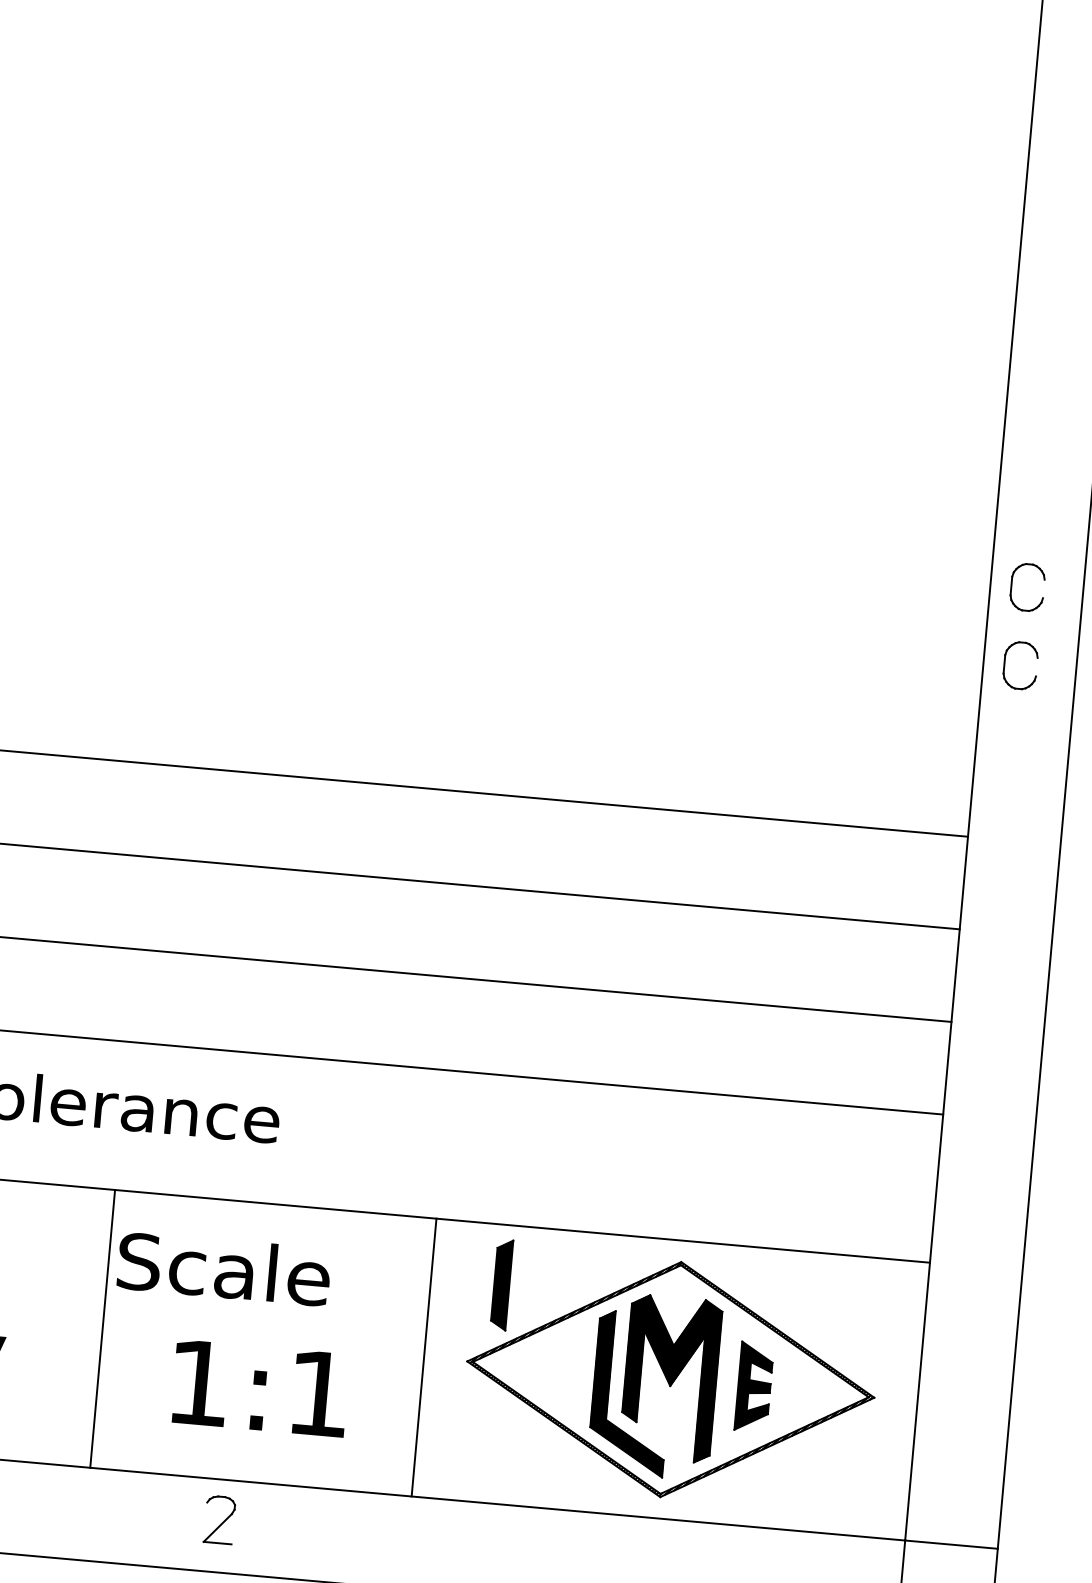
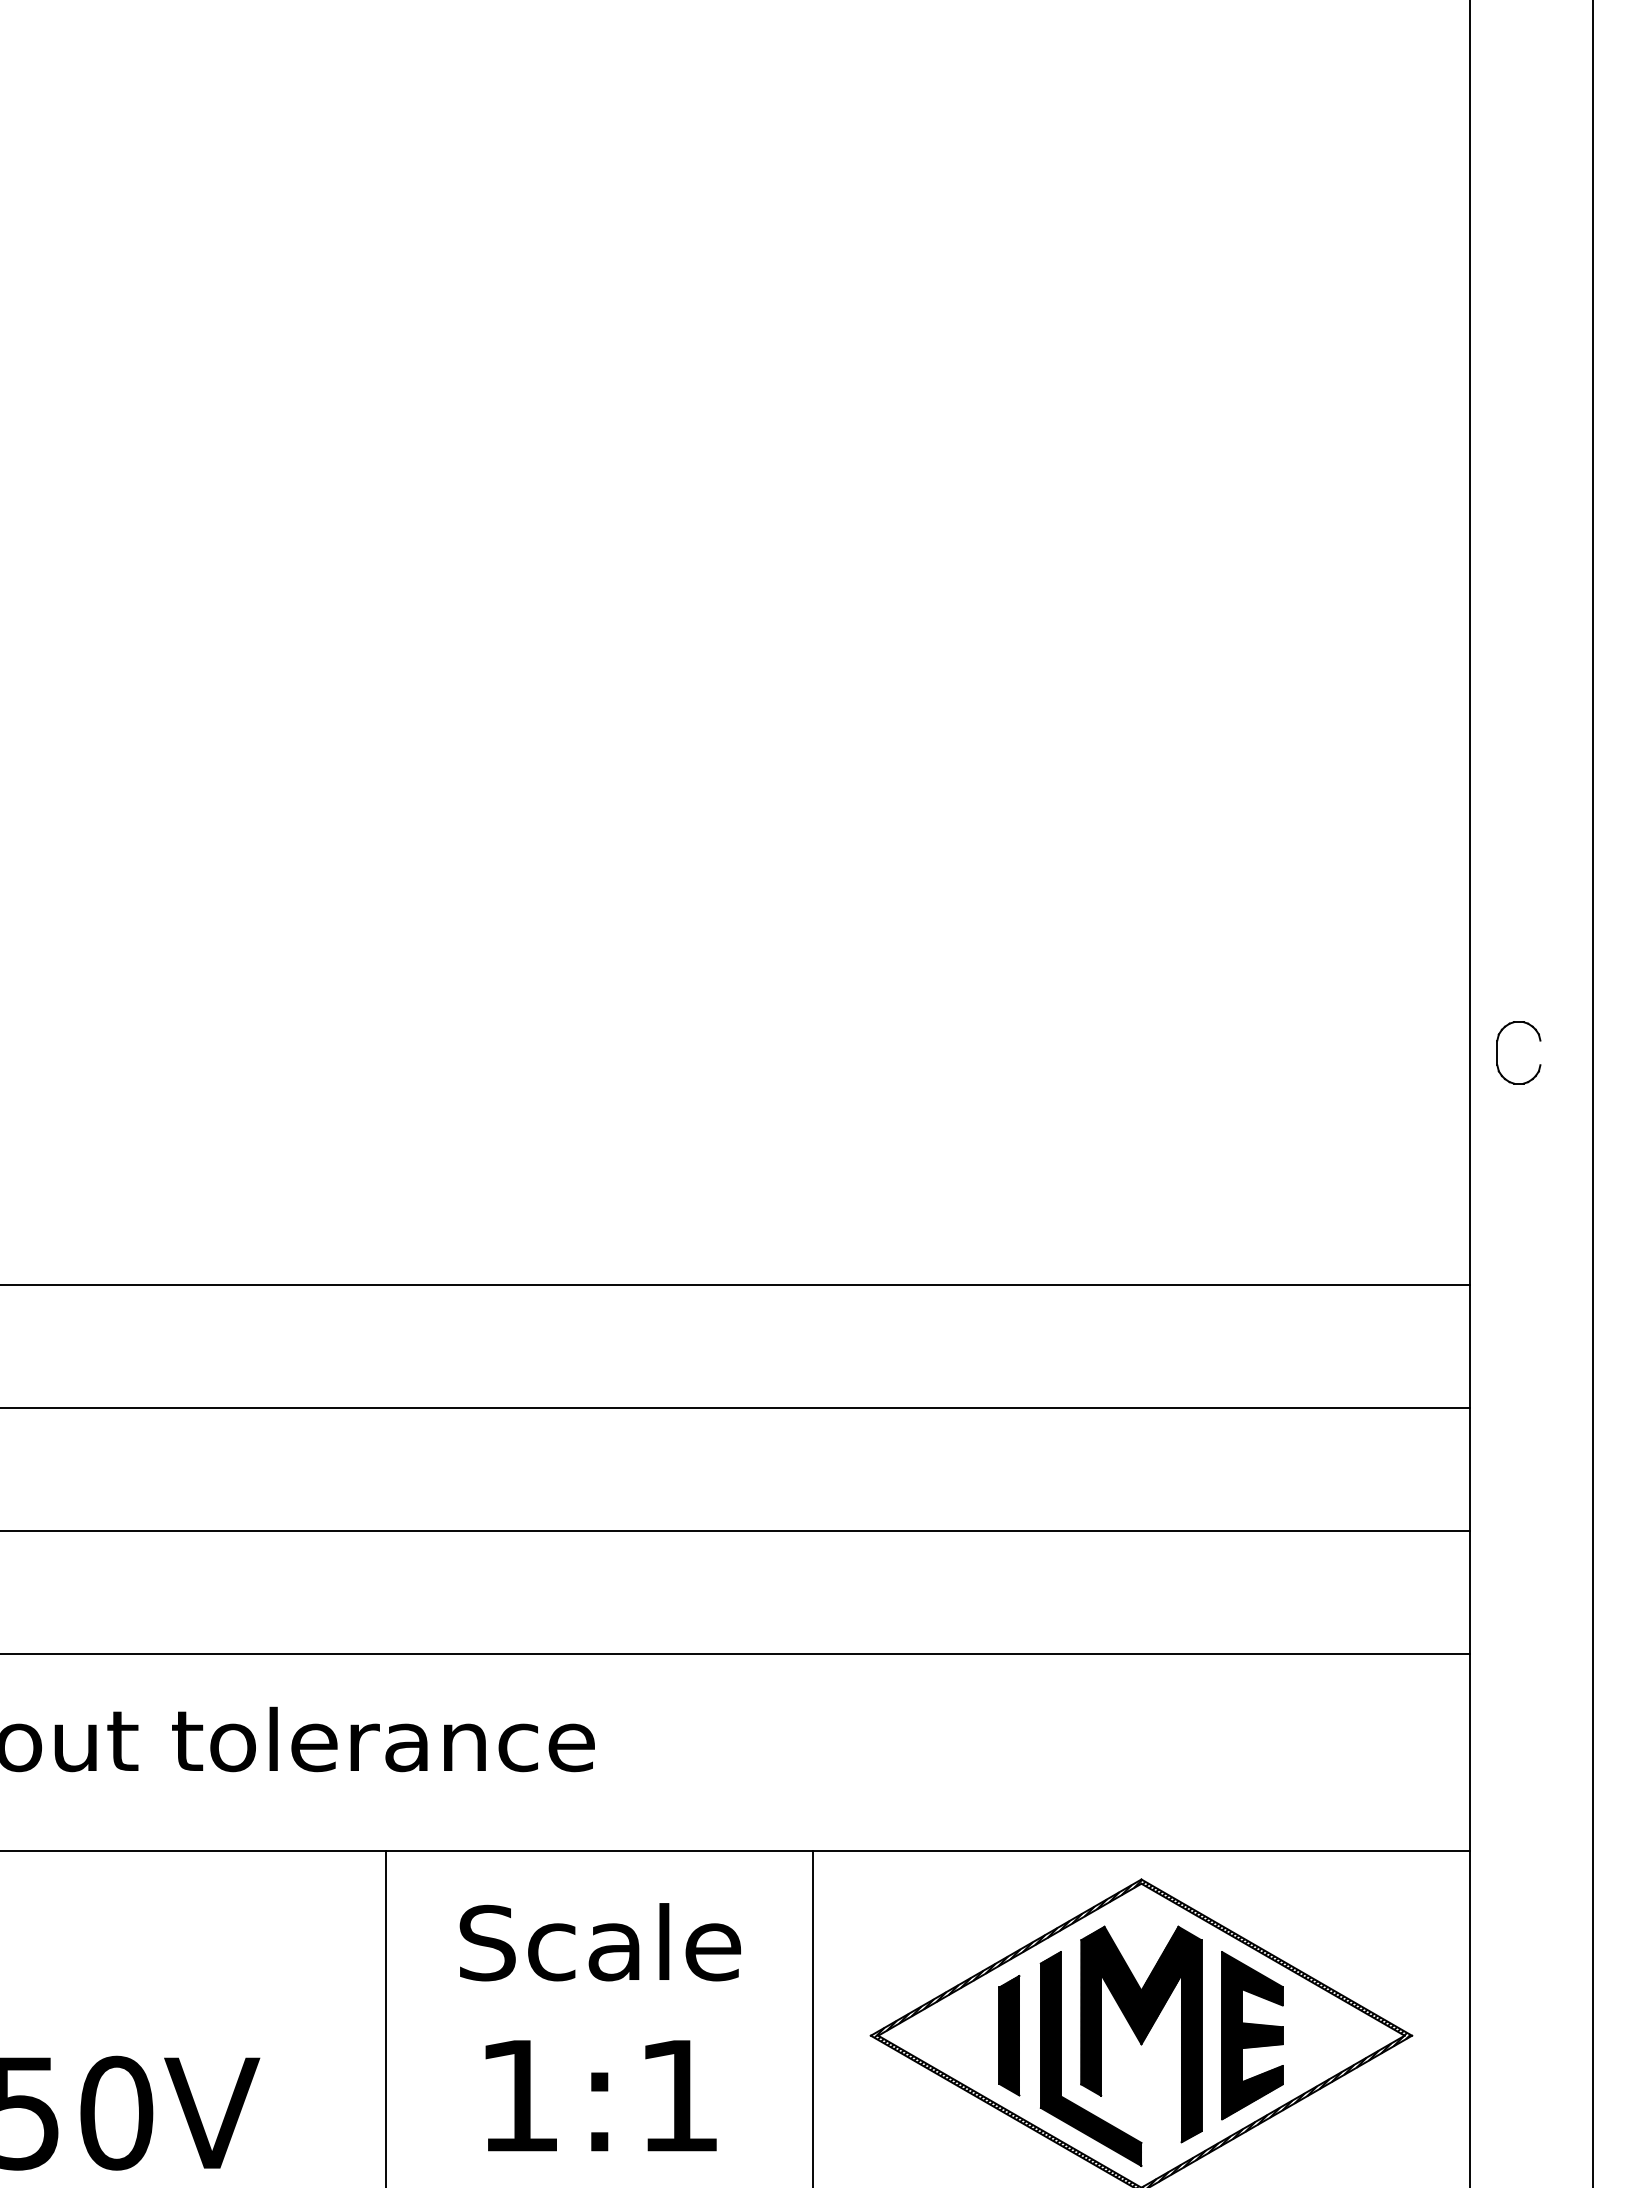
part: (1011, 585) -> (1497, 948), removed
text: (223, 1269) -> (599, 1942), moved
part: (501, 1284) -> (1009, 2035), moved
part: (754, 1386) -> (1252, 2035), size x1.43

